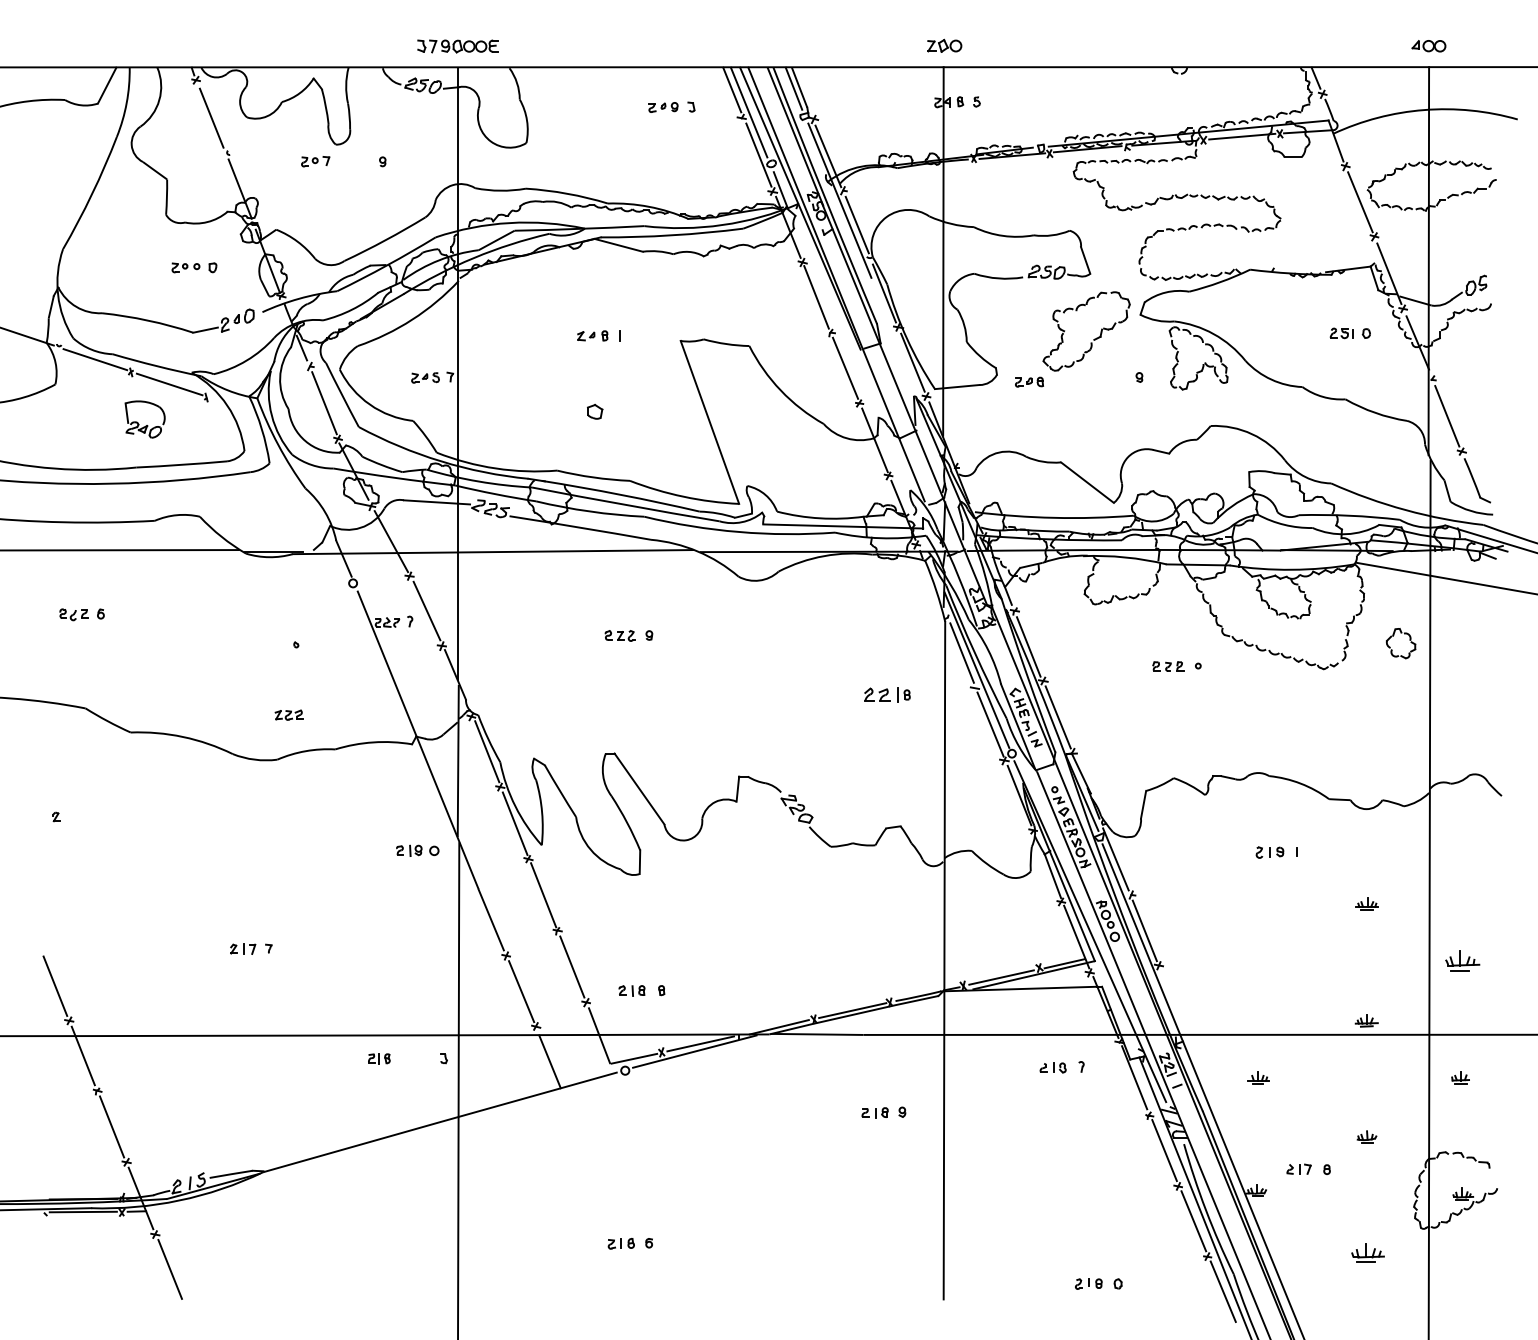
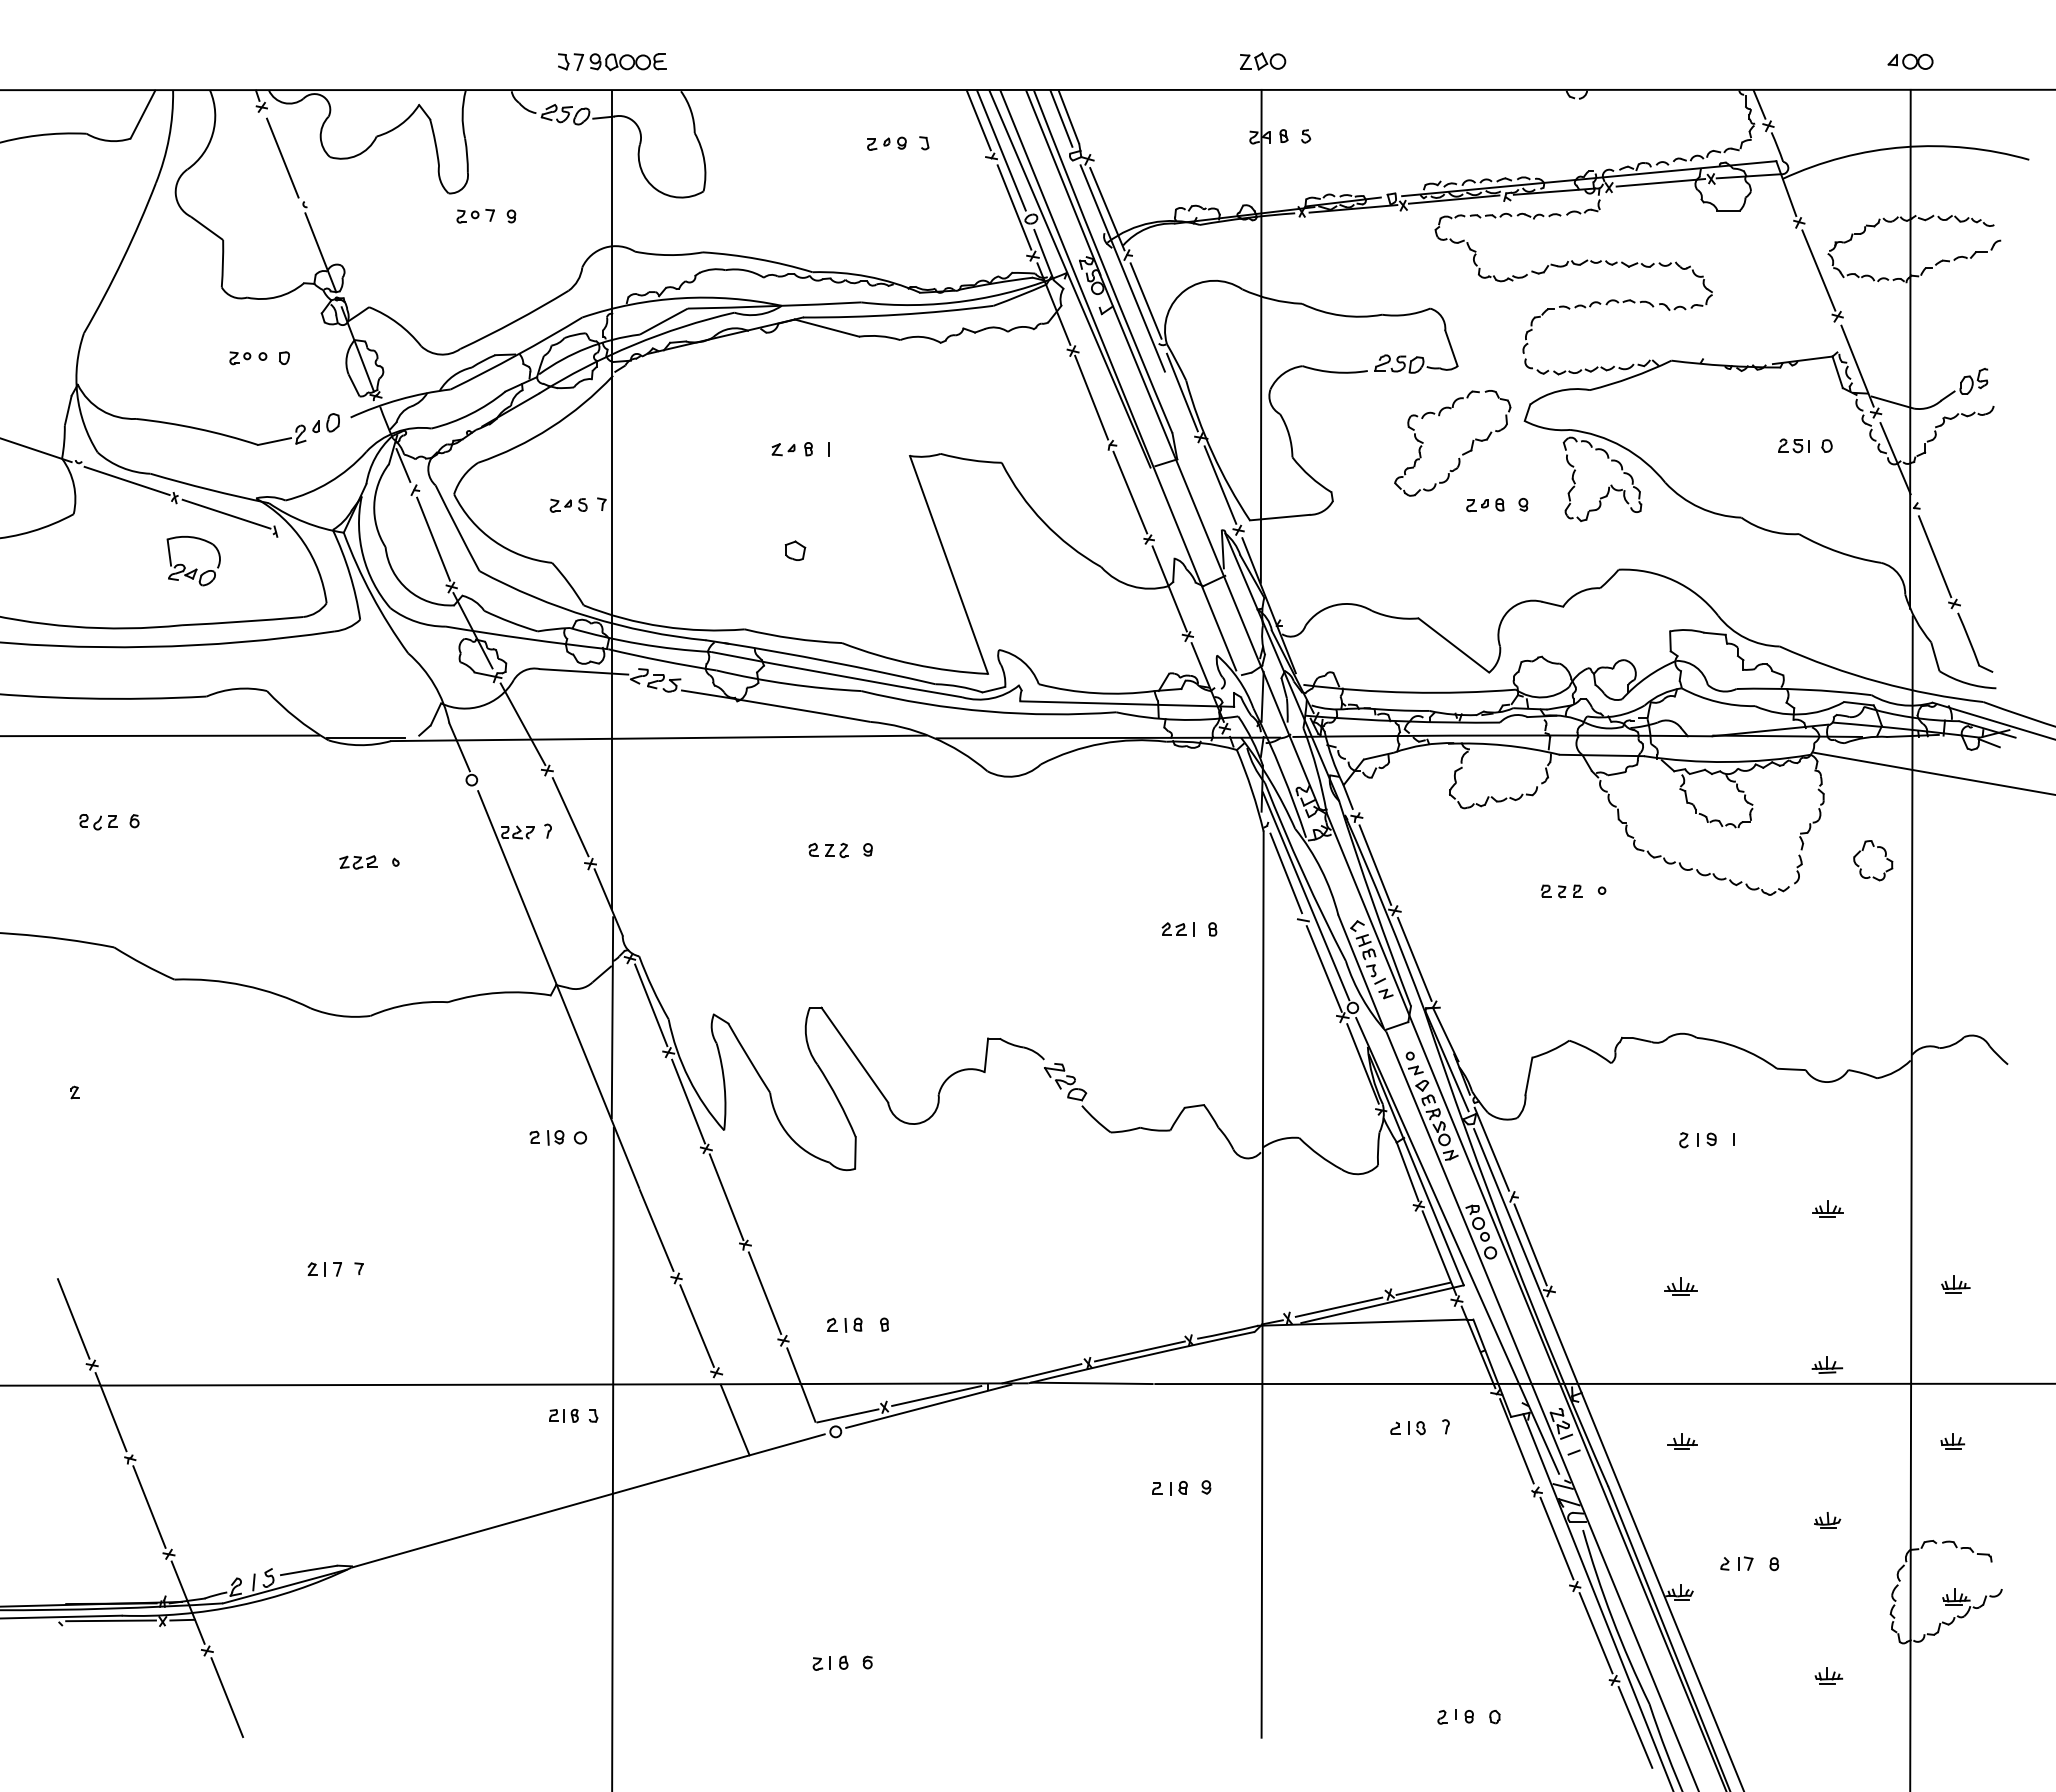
part: (315, 161) -> (475, 216), moved
part: (1029, 382) -> (1485, 505), moved
part: (880, 695) -> (1177, 929), size x0.71
part: (289, 715) -> (358, 862), moved
part: (1462, 960) -> (1955, 1284), size x0.62
part: (1256, 962) -> (1680, 1286), added
part: (379, 1058) -> (563, 1415), moved
part: (1367, 1252) -> (1828, 1675), size x0.62

